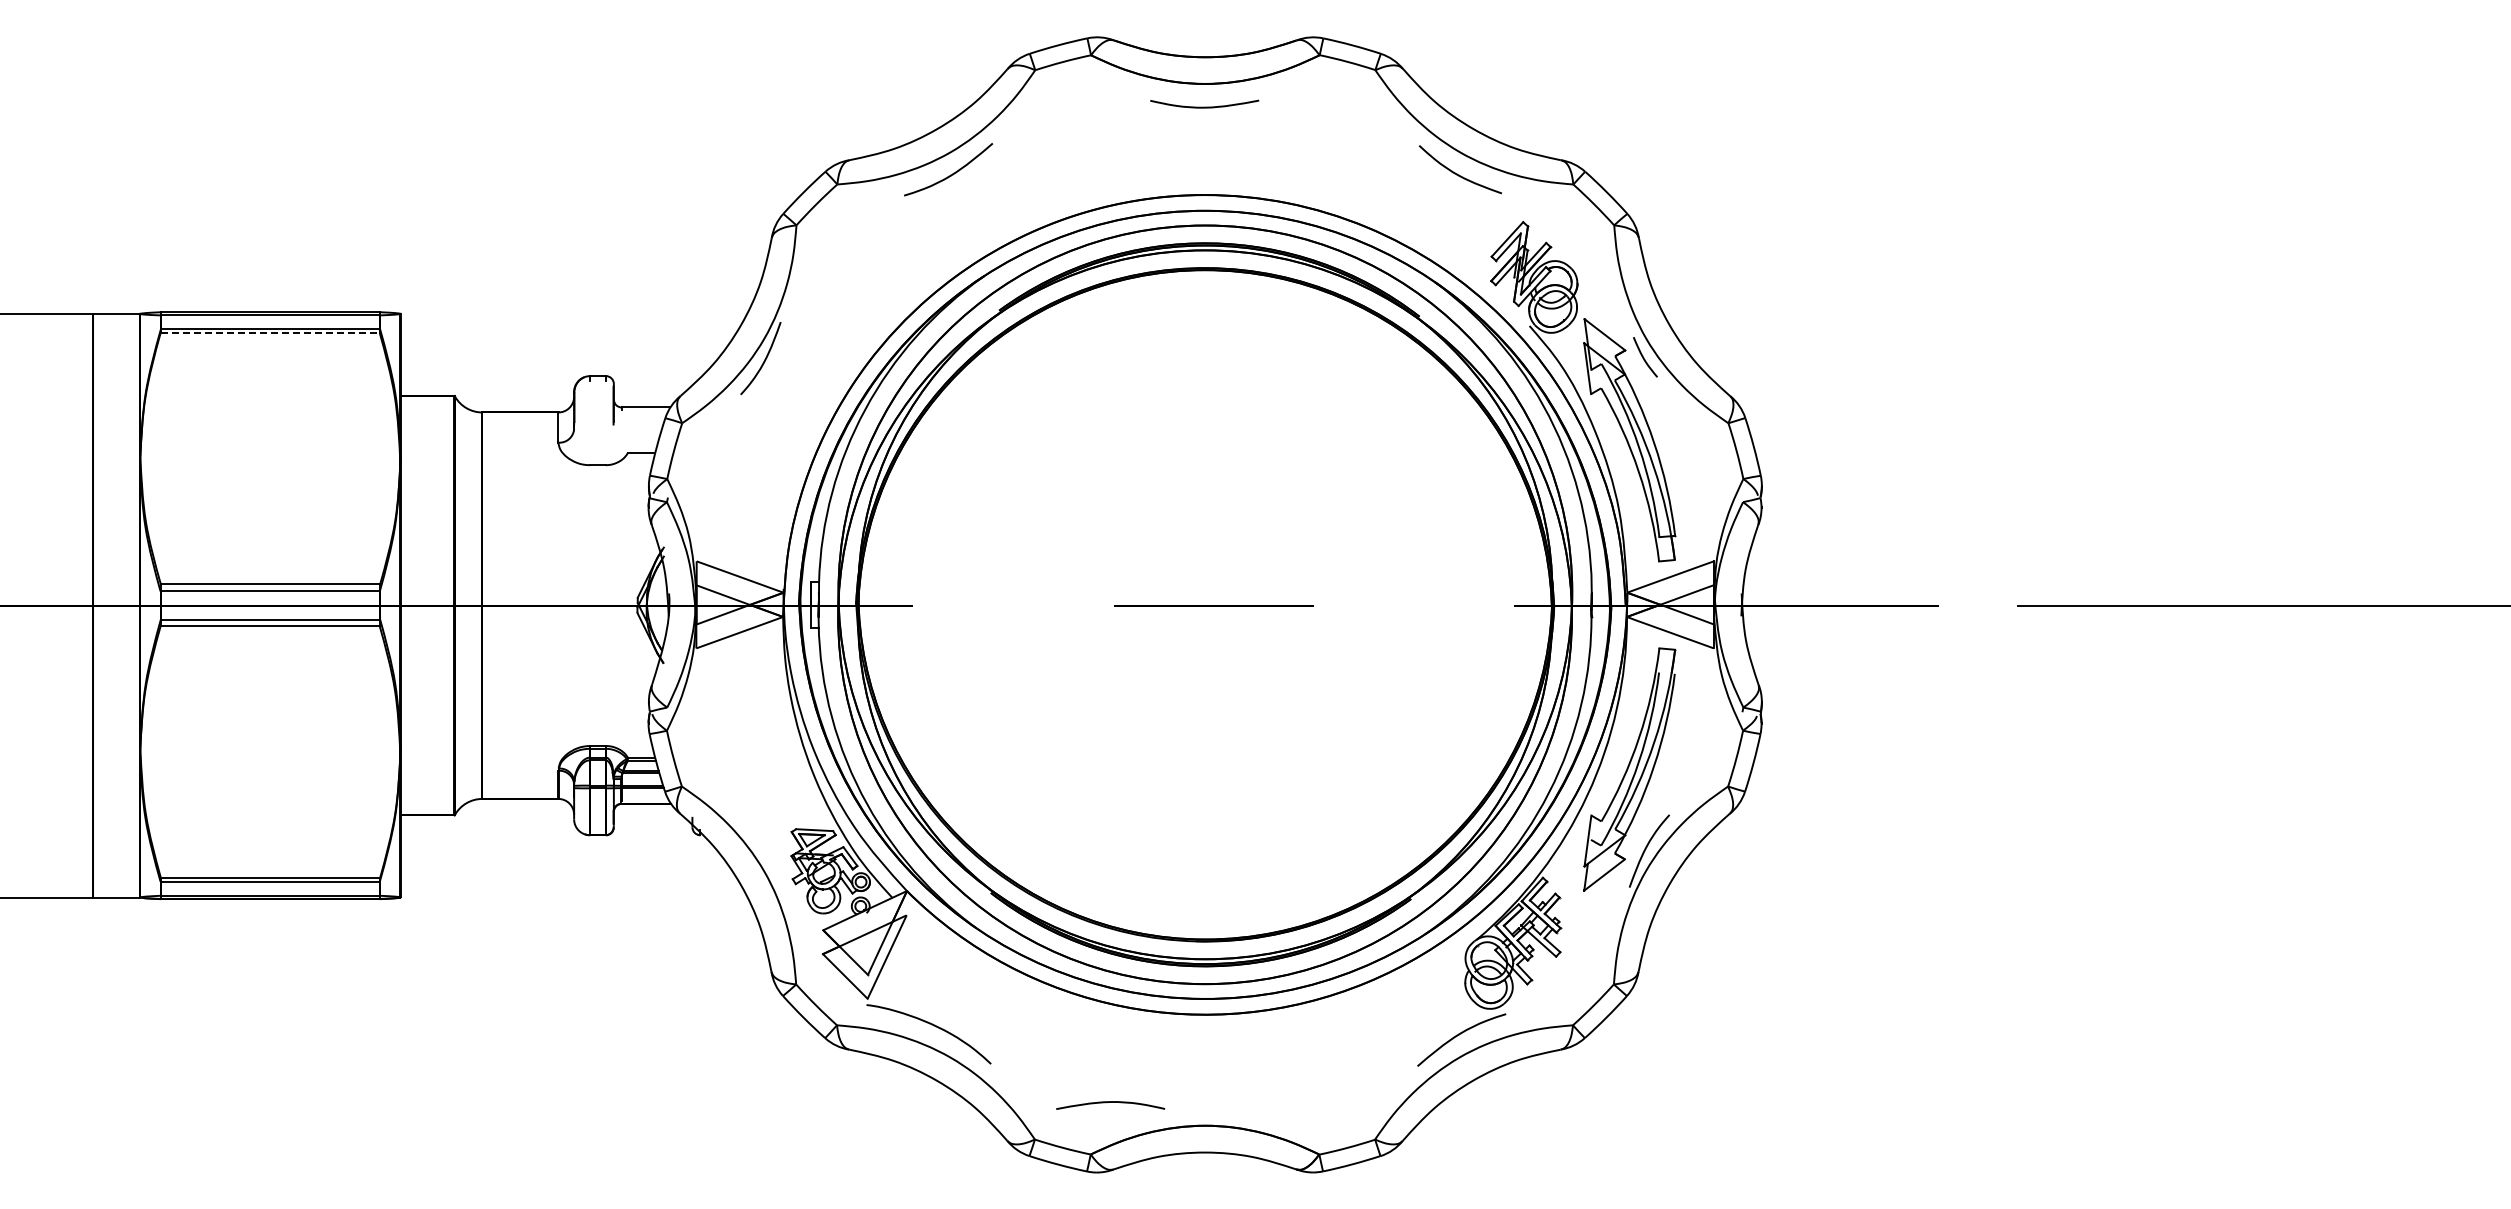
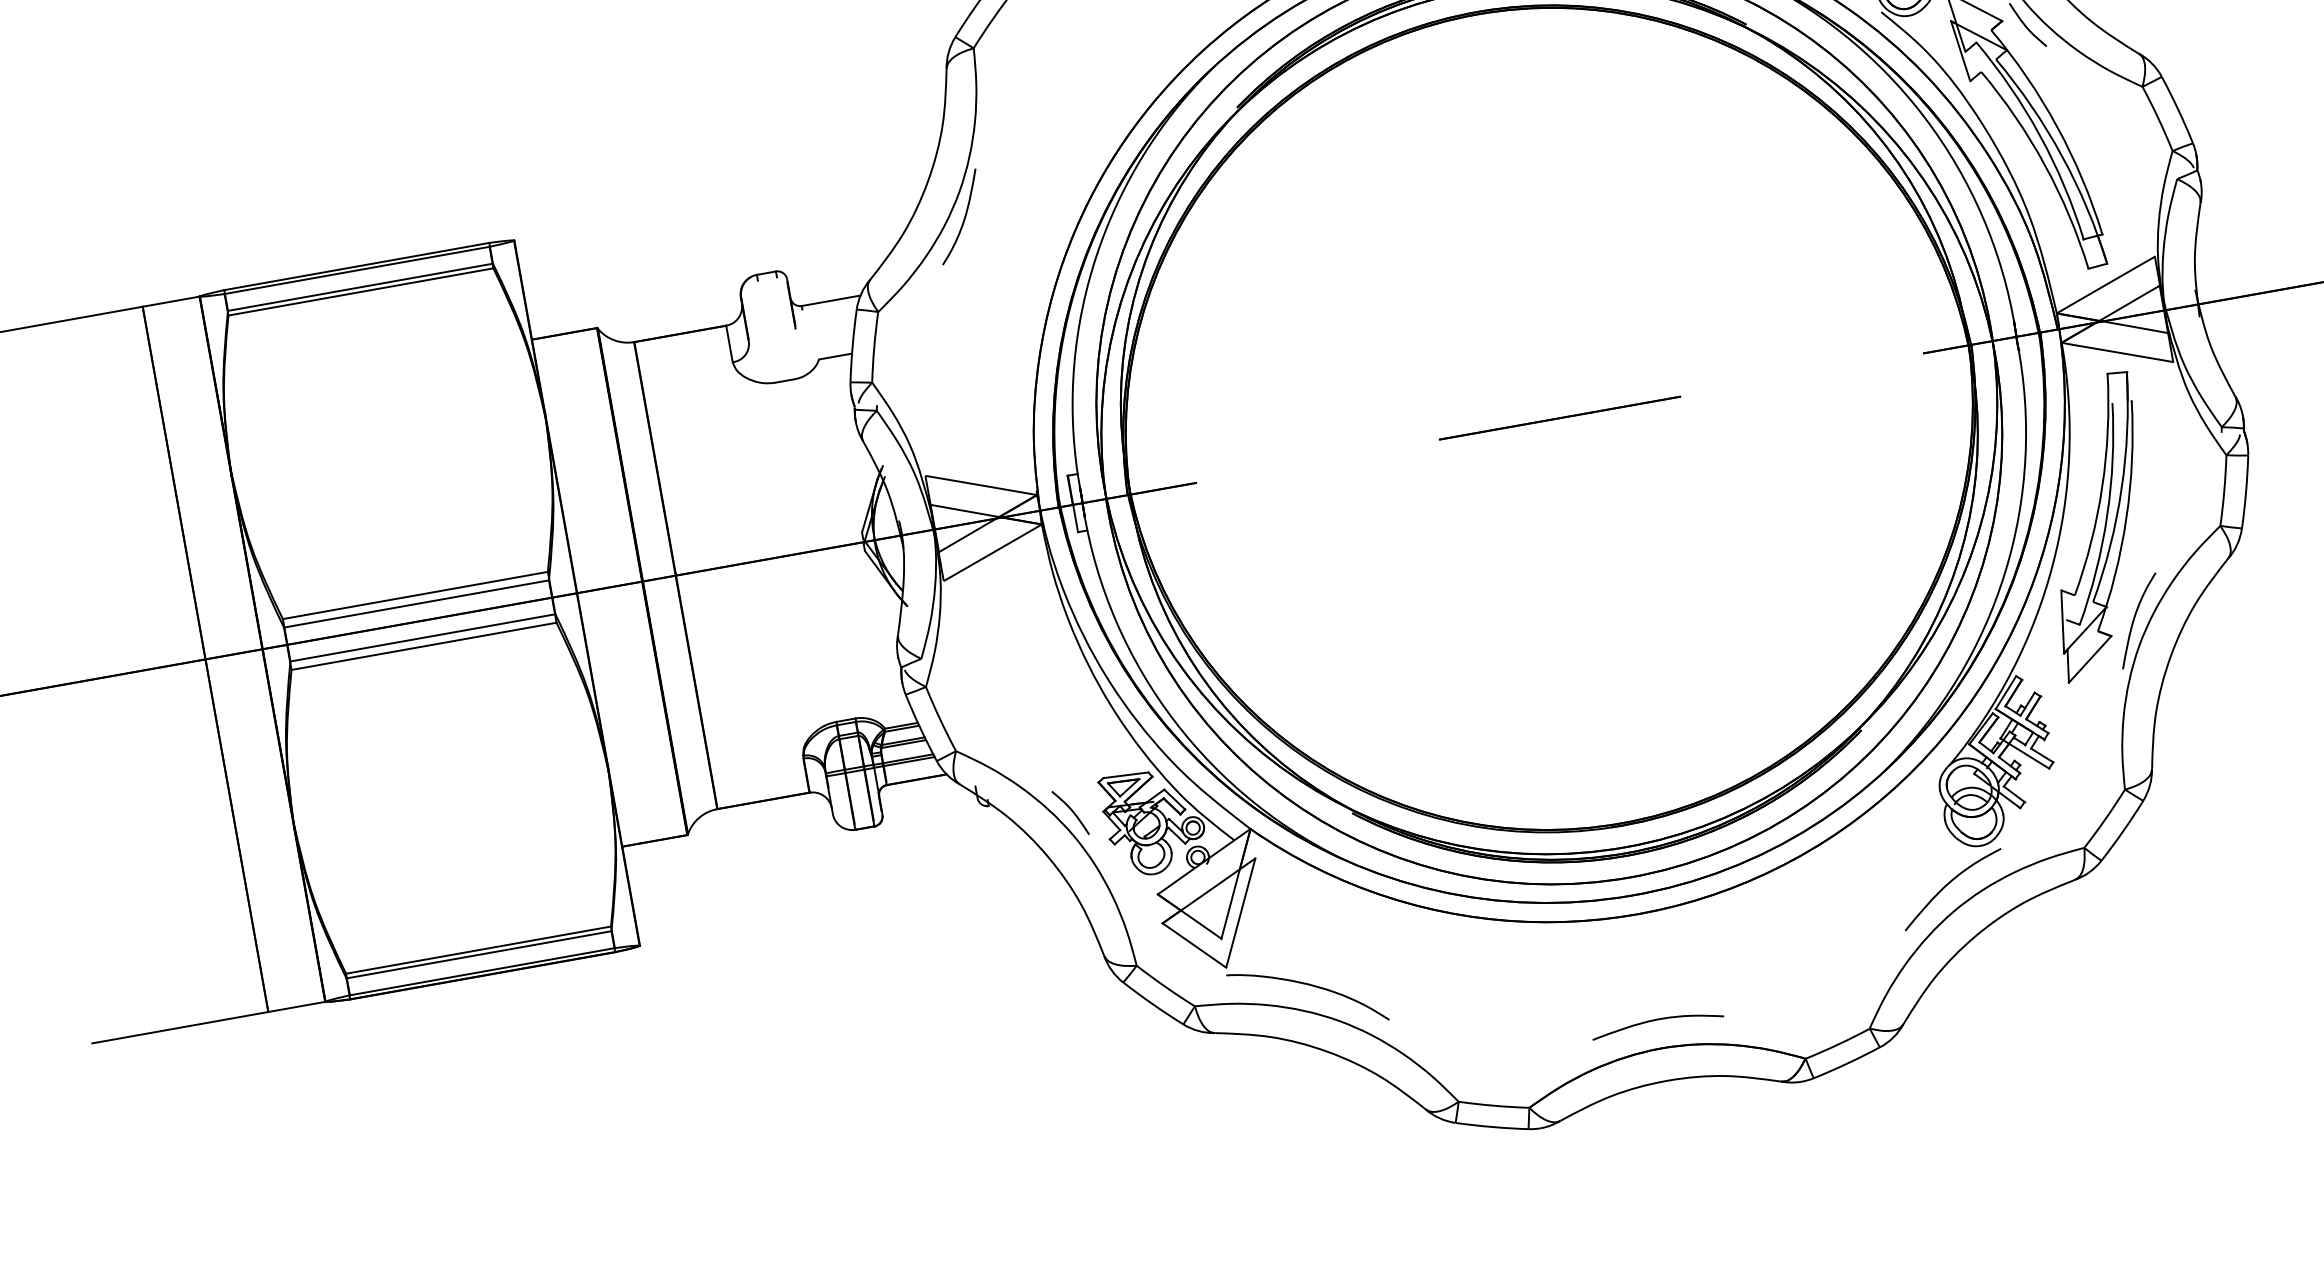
line: (270, 333) -> (361, 292), dashed -> solid
curve: (765, 851) -> (1071, 811), added
curve: (1110, 1102) -> (1656, 1020), moved

